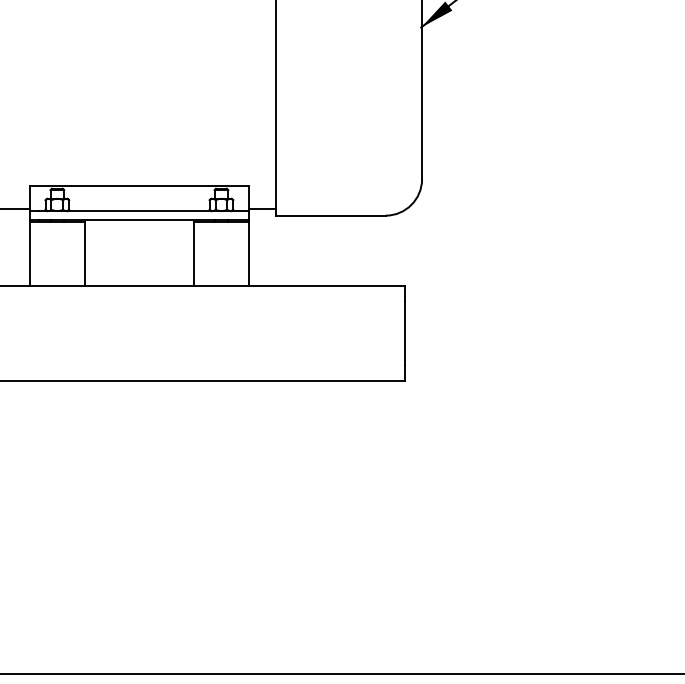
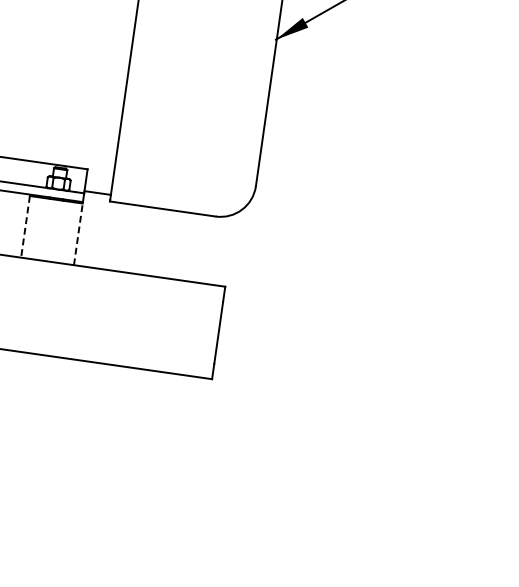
line: (194, 253) -> (25, 226), solid -> dashed
line: (248, 253) -> (78, 234), solid -> dashed

